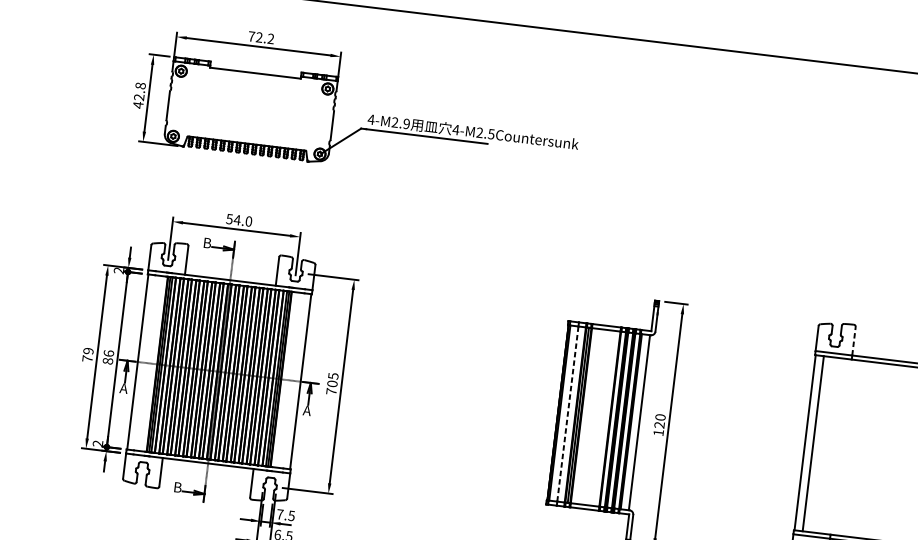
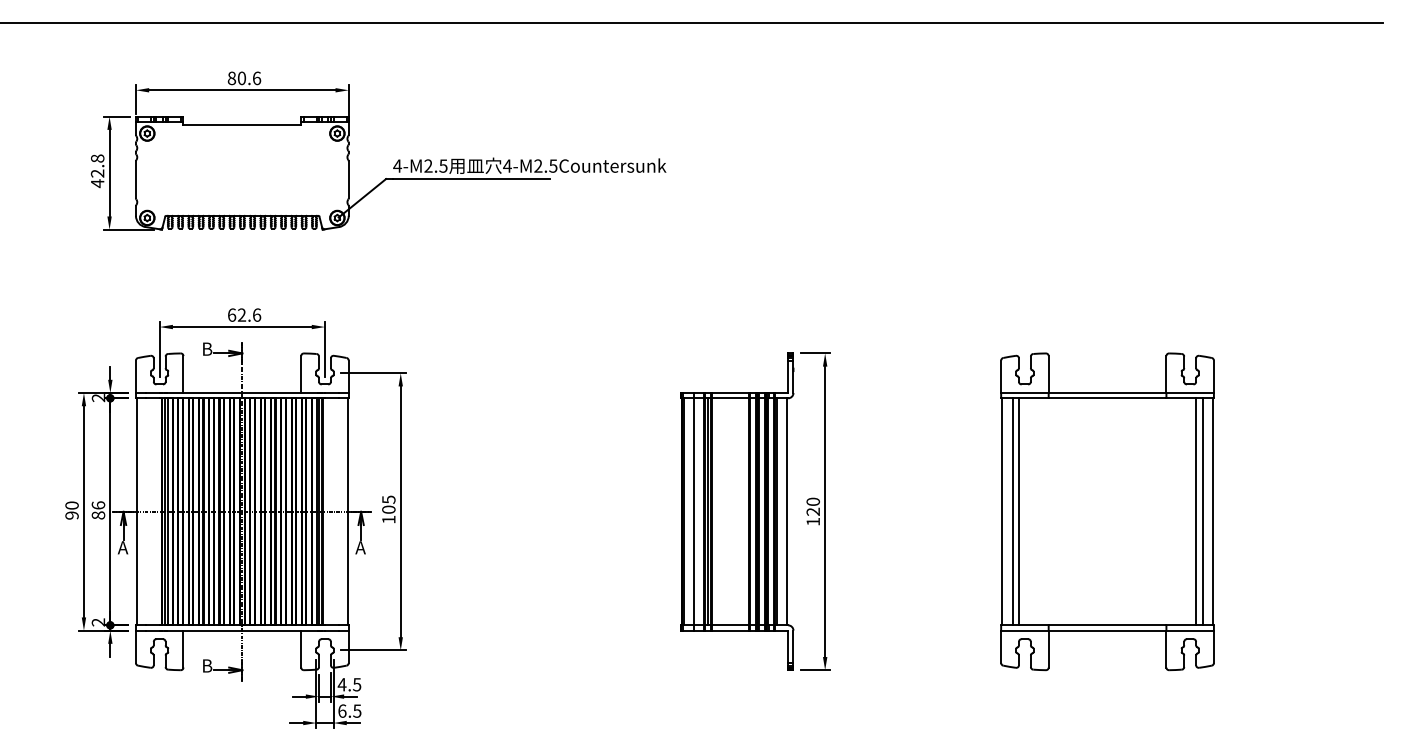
text: (261, 37) -> (244, 78), 72.2 -> 80.6
text: (406, 123) -> (443, 165), 4-M2.9 -> 4-M2.5
text: (239, 219) -> (244, 314), 54.0 -> 62.6
line: (853, 341) -> (1048, 374), dashed -> solid
text: (87, 354) -> (71, 510), 79 -> 90
text: (331, 391) -> (388, 519), 705 -> 105
line: (568, 413) -> (694, 511), dashed -> solid
line: (818, 444) -> (1019, 511), added
text: (279, 514) -> (341, 684), 7.5 -> 4.5

